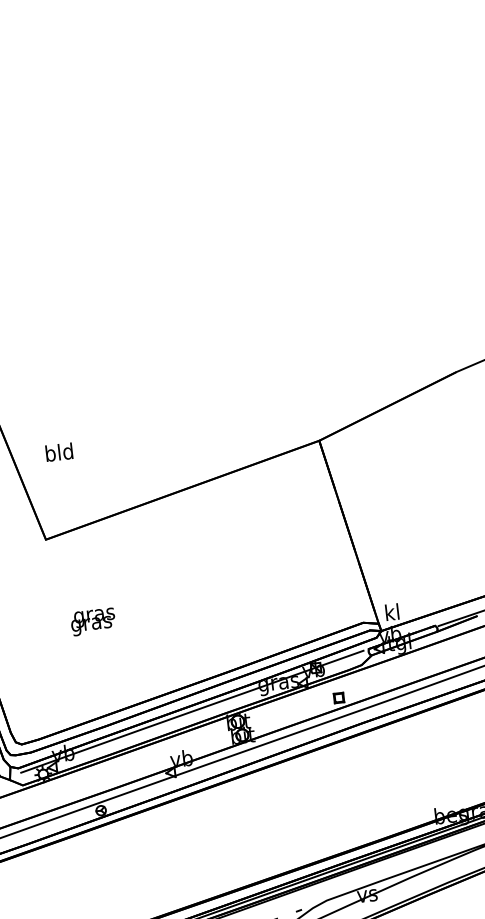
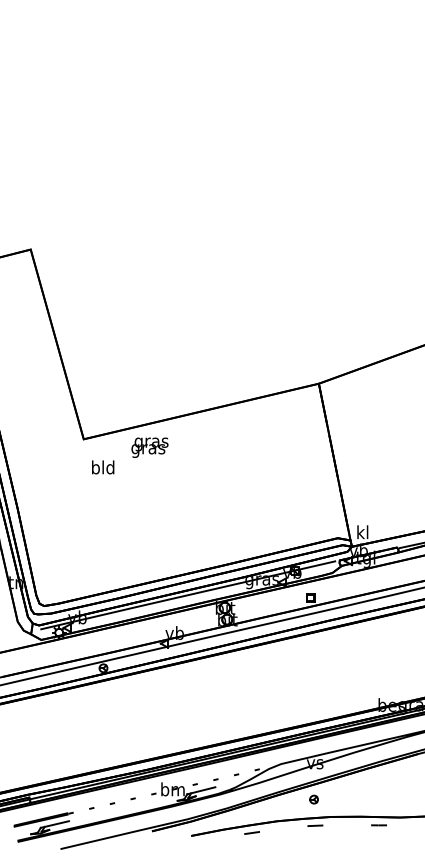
text: (59, 452) -> (103, 467), moved
text: (92, 621) -> (149, 447), moved

